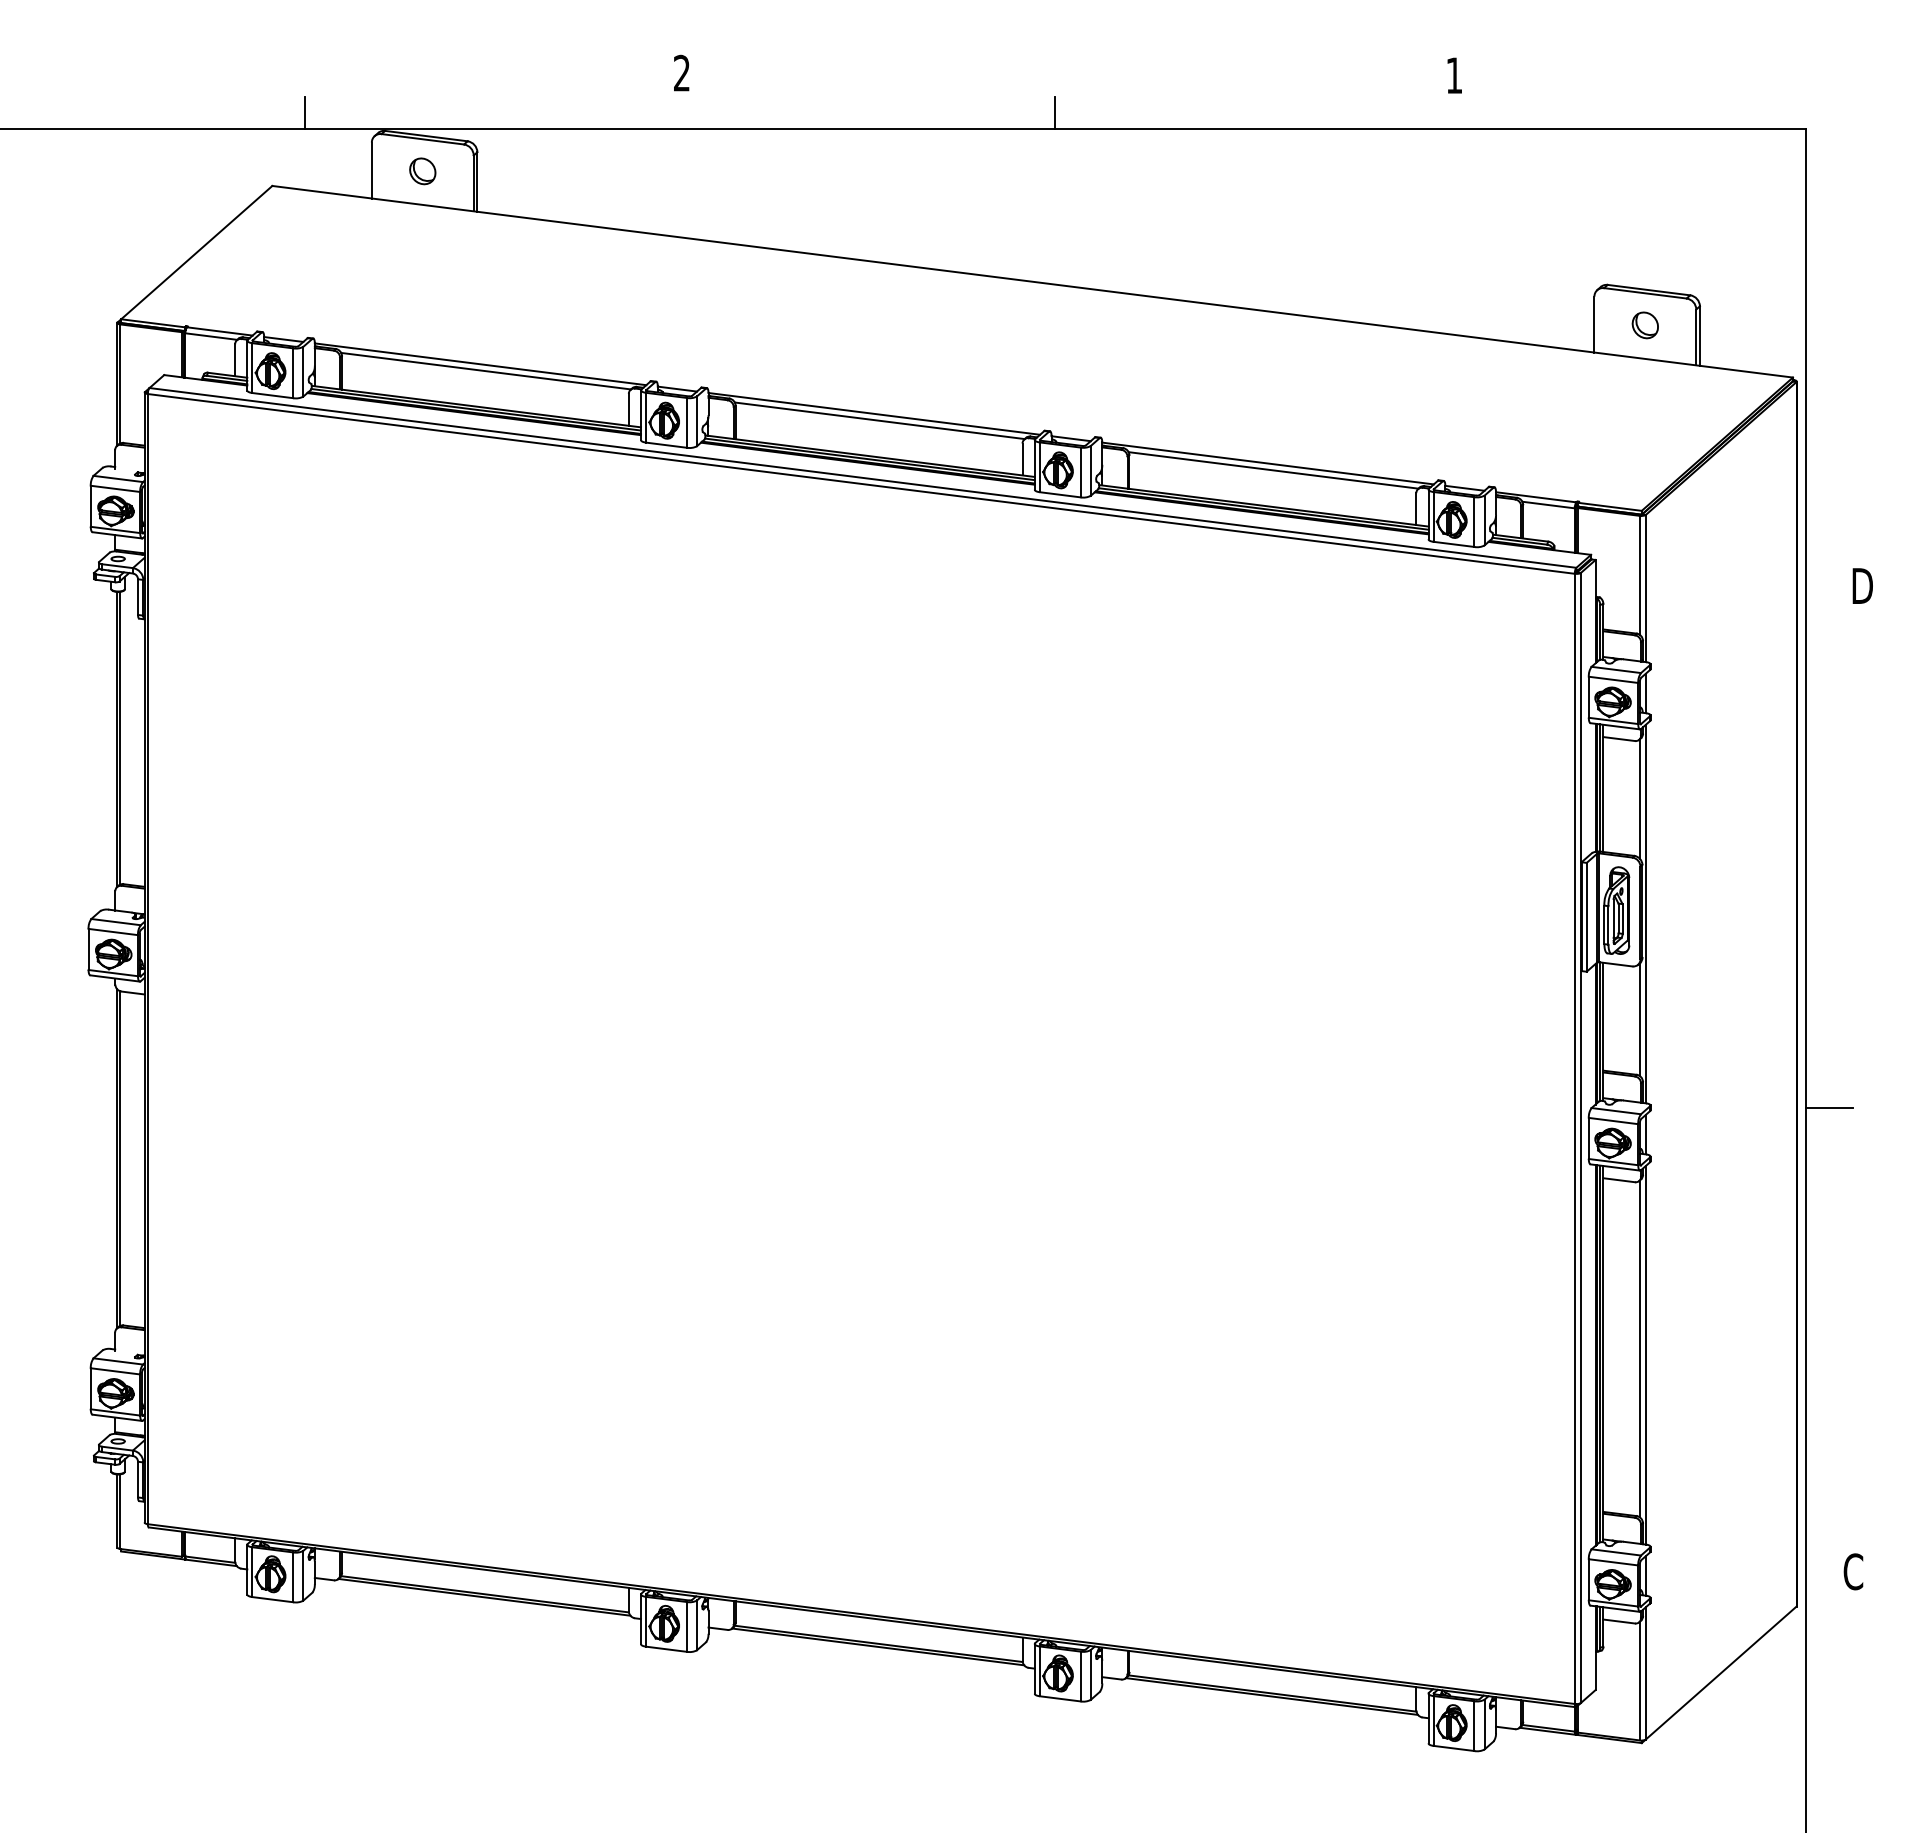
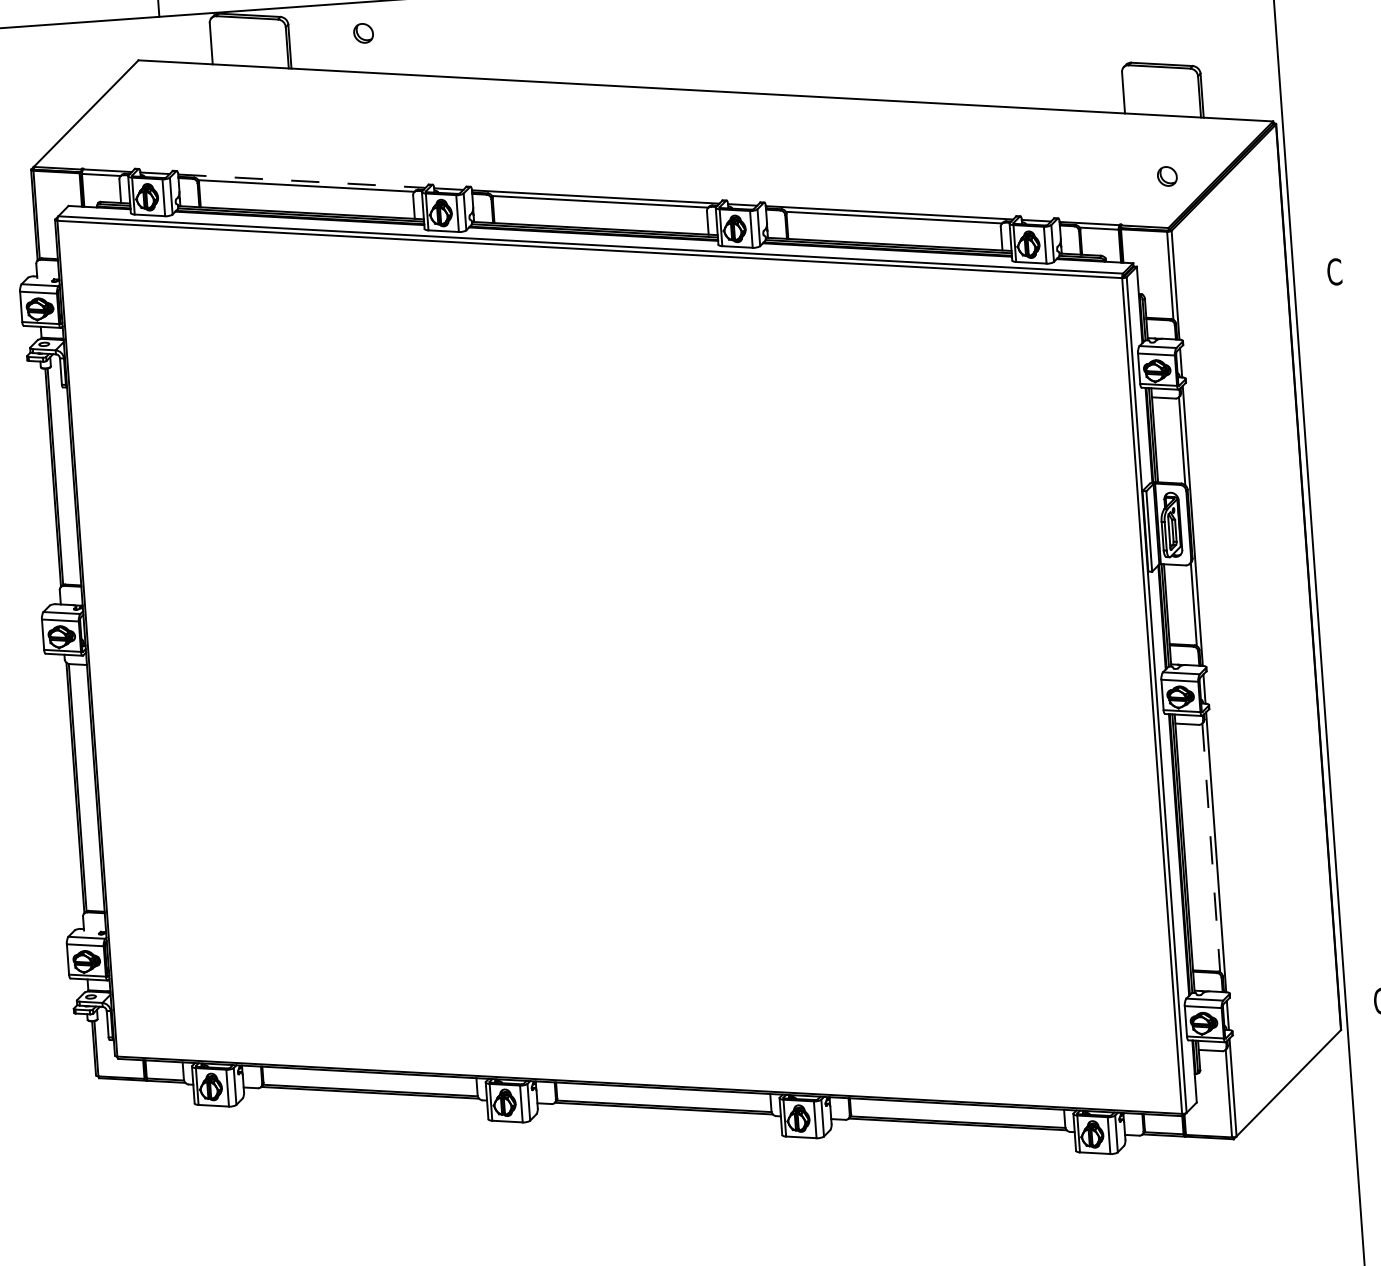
part: (422, 171) -> (363, 33), moved
part: (1644, 325) -> (1166, 176), moved
line: (481, 364) -> (302, 181), solid -> dashed
text: (1861, 585) -> (1334, 271), D -> C
line: (1829, 1107) -> (1338, 659), removed
line: (1639, 1349) -> (1211, 848), solid -> dashed

